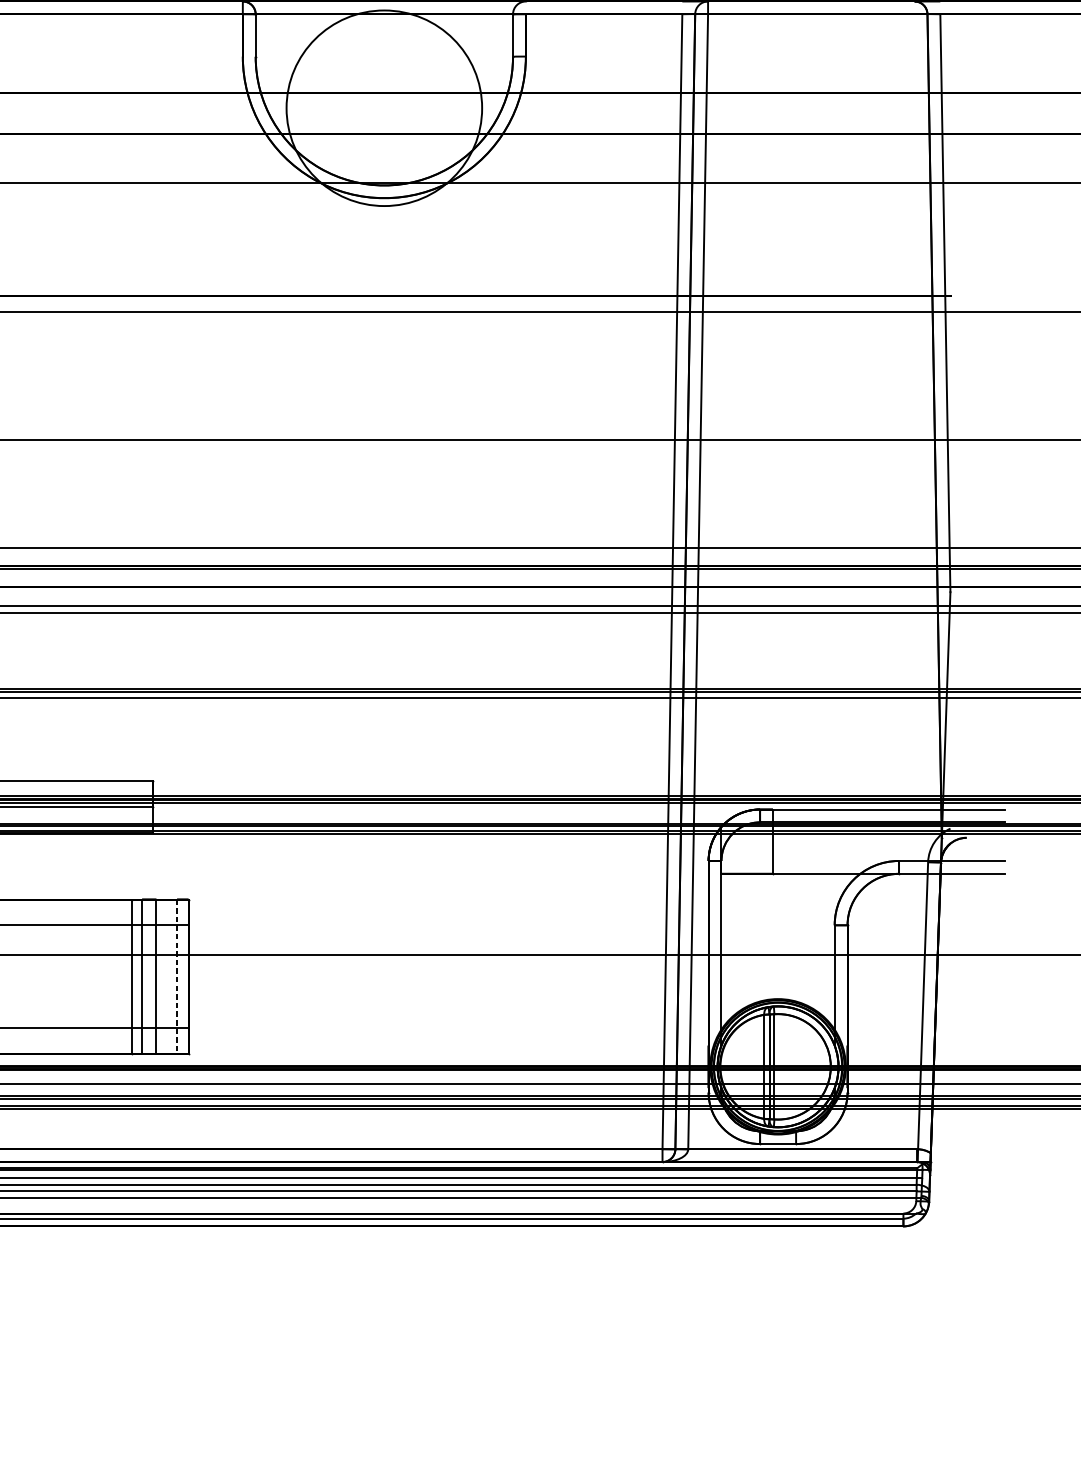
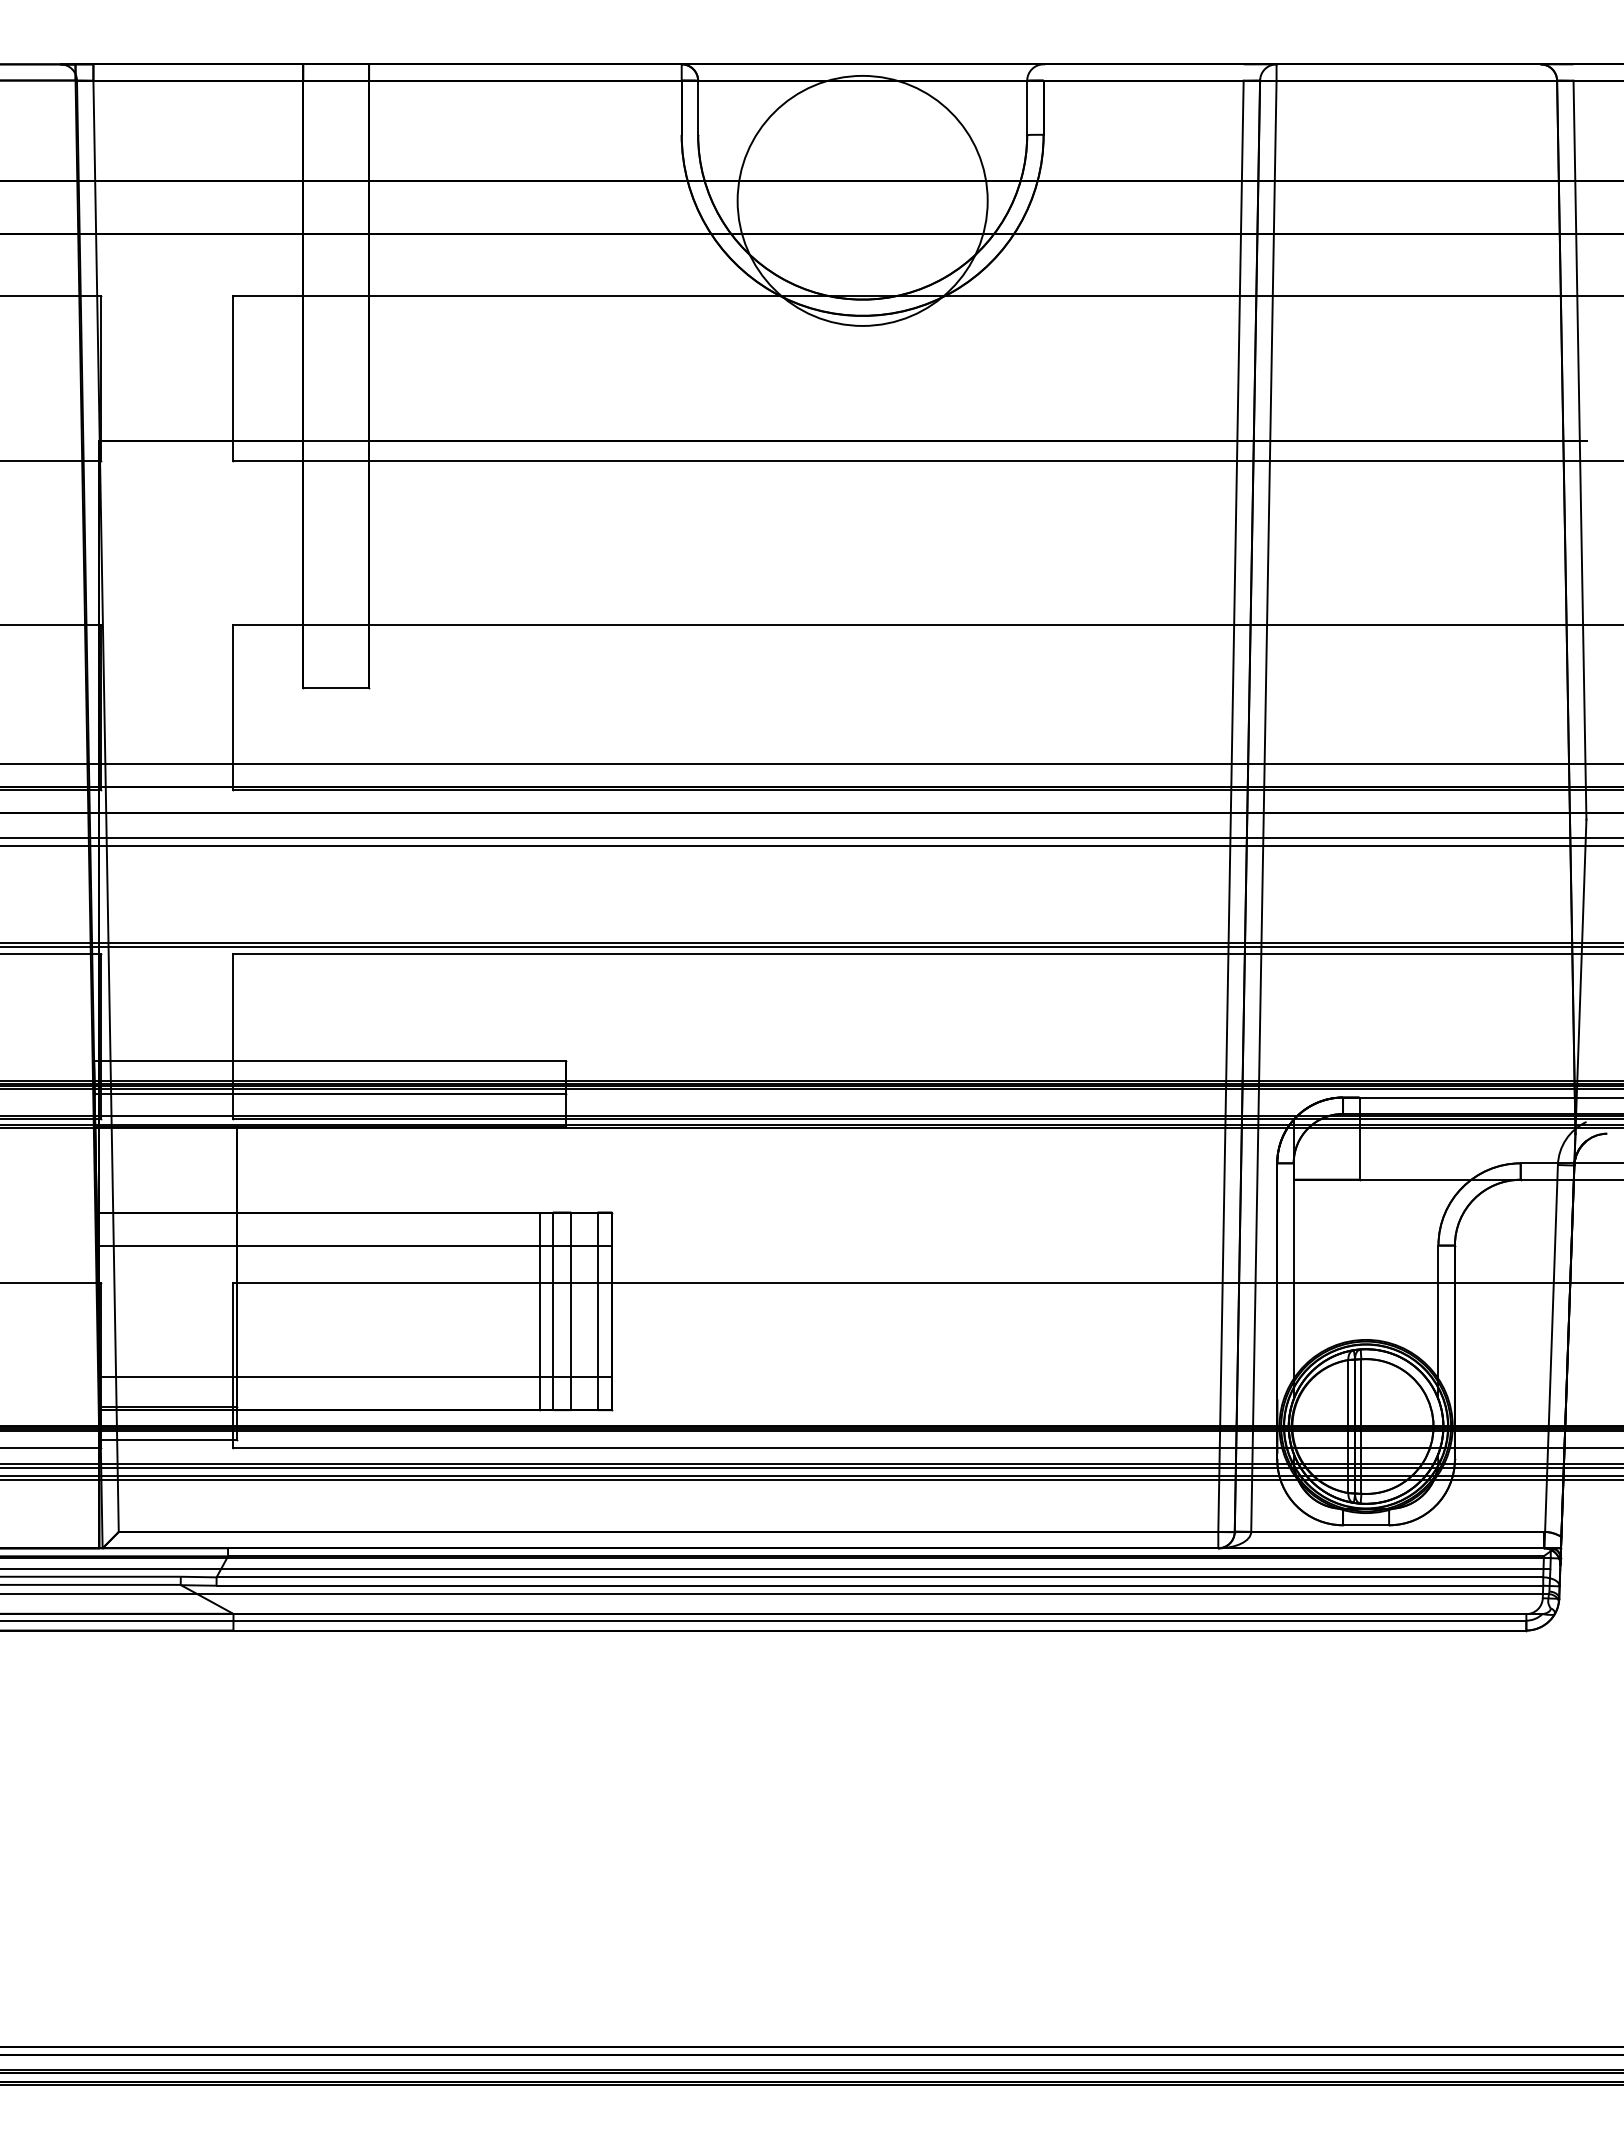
line: (176, 976) -> (597, 1311), dashed -> solid

